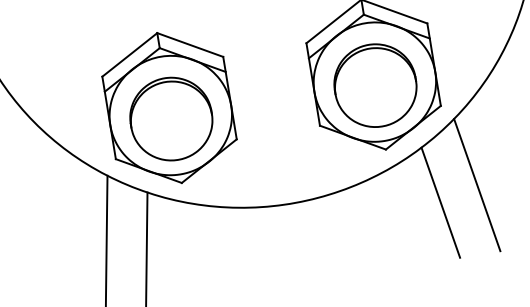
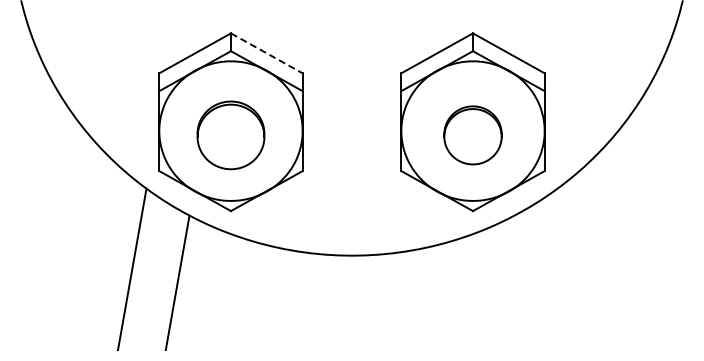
line: (190, 45) -> (267, 53), solid -> dashed
part: (375, 85) -> (472, 135), size x0.6
part: (170, 119) -> (230, 135), size x0.7
line: (477, 185) -> (571, 269), removed
line: (440, 202) -> (526, 282), removed

